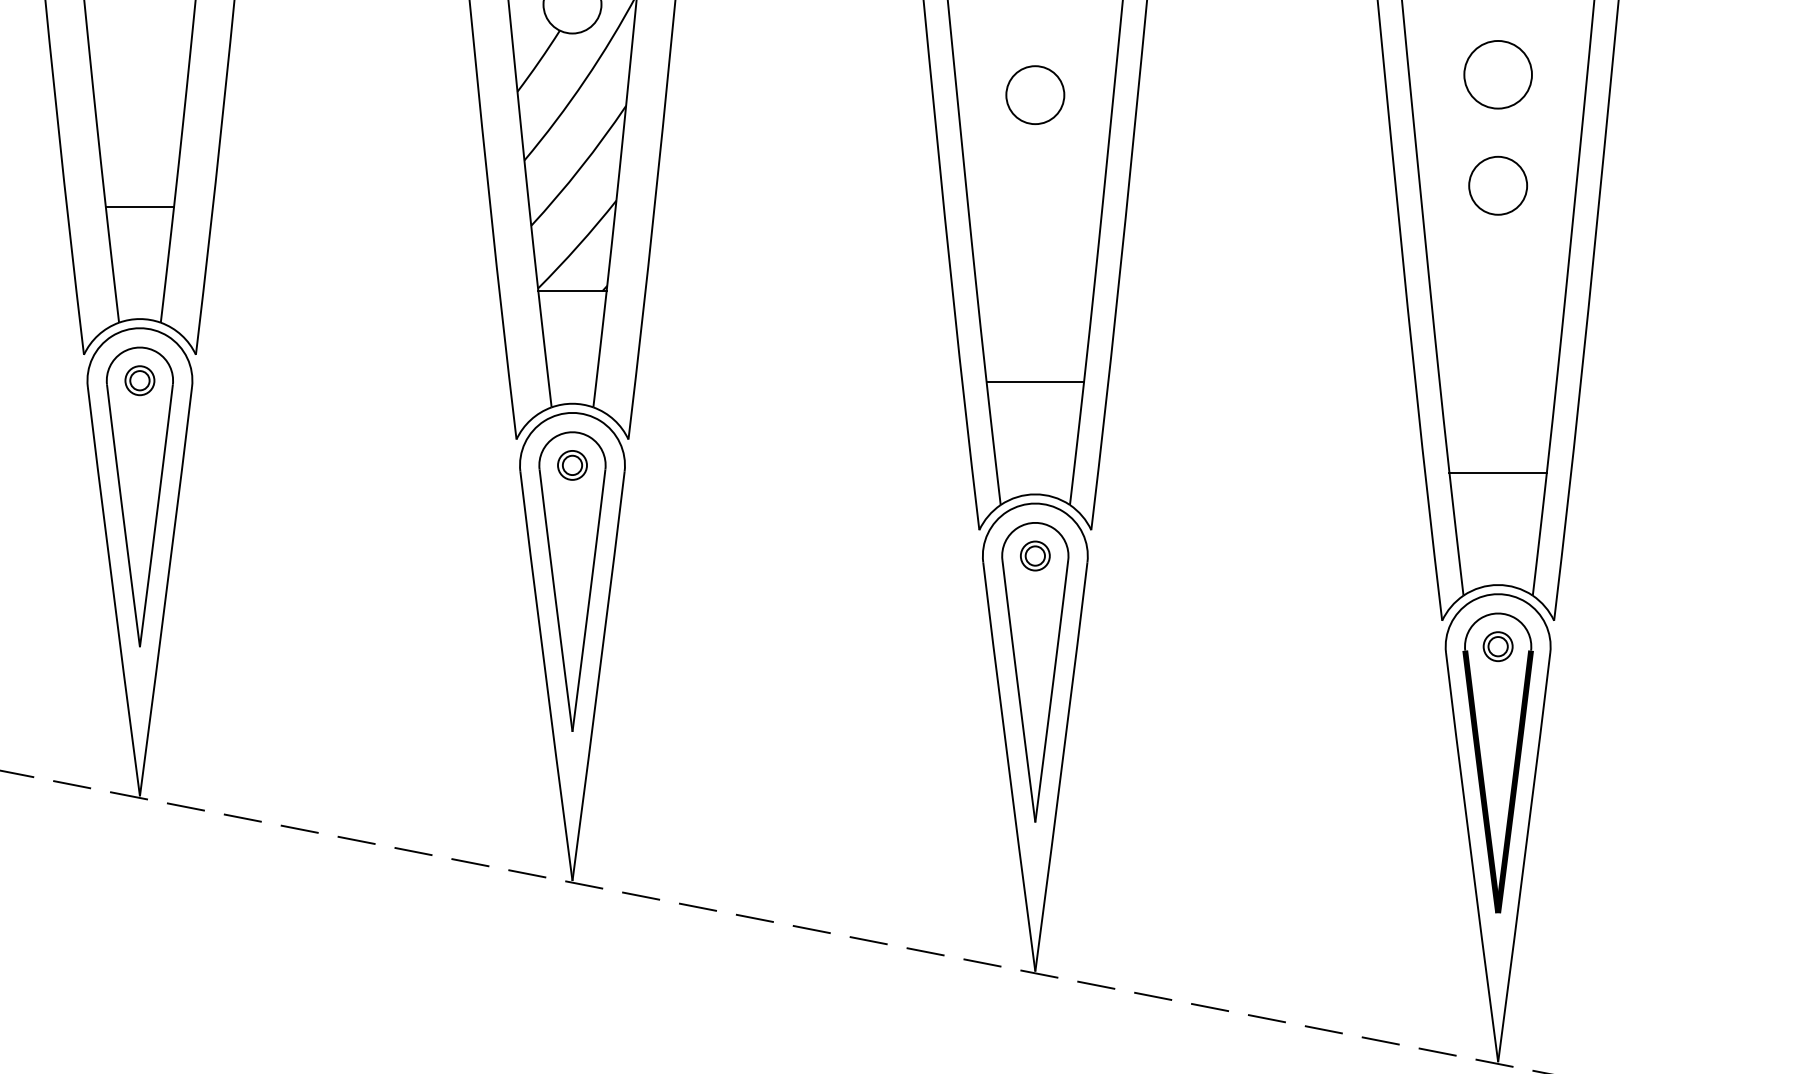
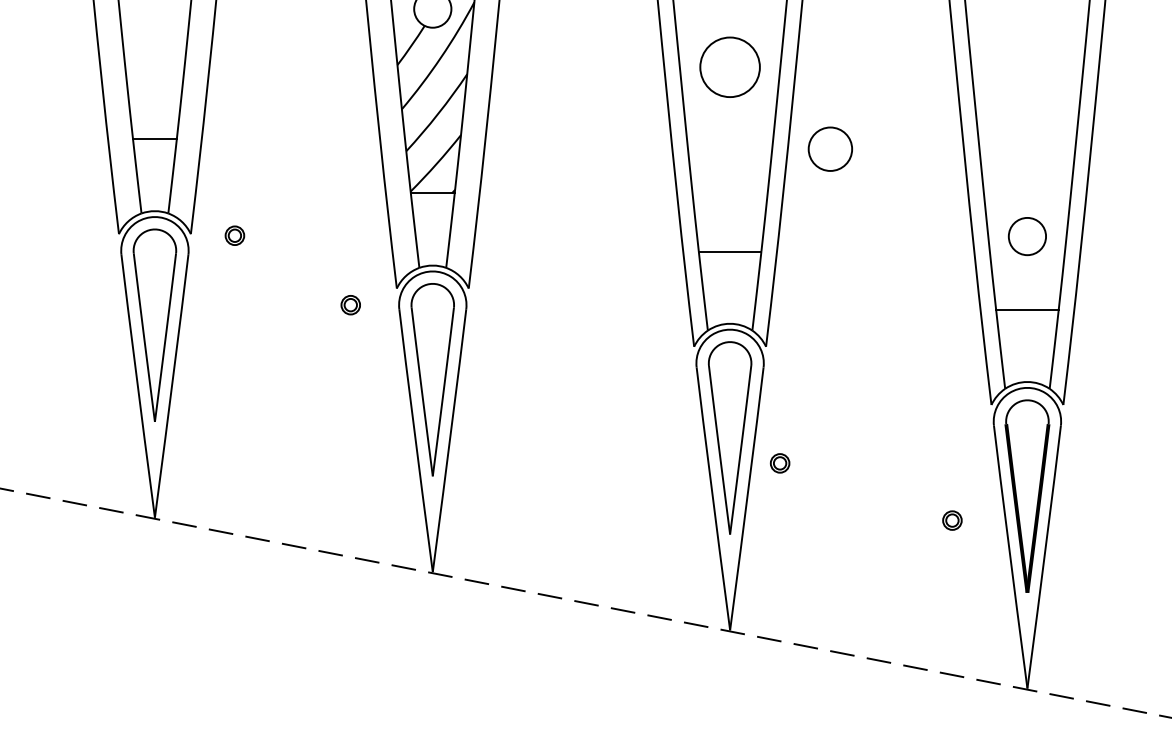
circle: (1496, 73) -> (829, 148), moved
circle: (1034, 93) -> (729, 66), size x1.6
circle: (1496, 185) -> (1026, 236), moved
part: (139, 380) -> (234, 235), moved
part: (572, 465) -> (350, 305), moved
part: (1034, 556) -> (779, 463), moved
part: (1498, 646) -> (952, 520), moved

